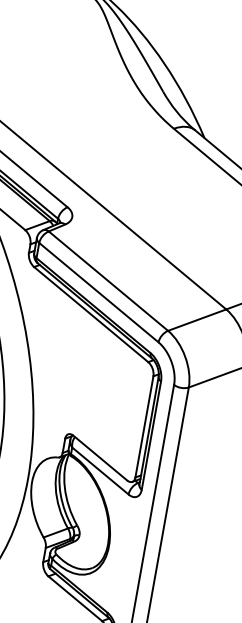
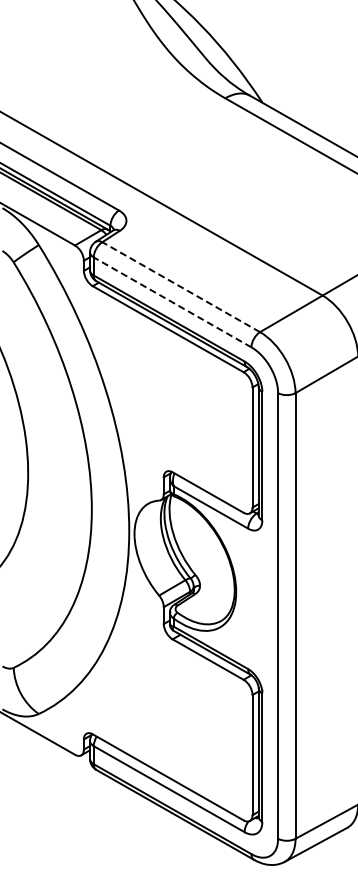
line: (108, 281) -> (181, 287), solid -> dashed
line: (98, 292) -> (172, 302), solid -> dashed

